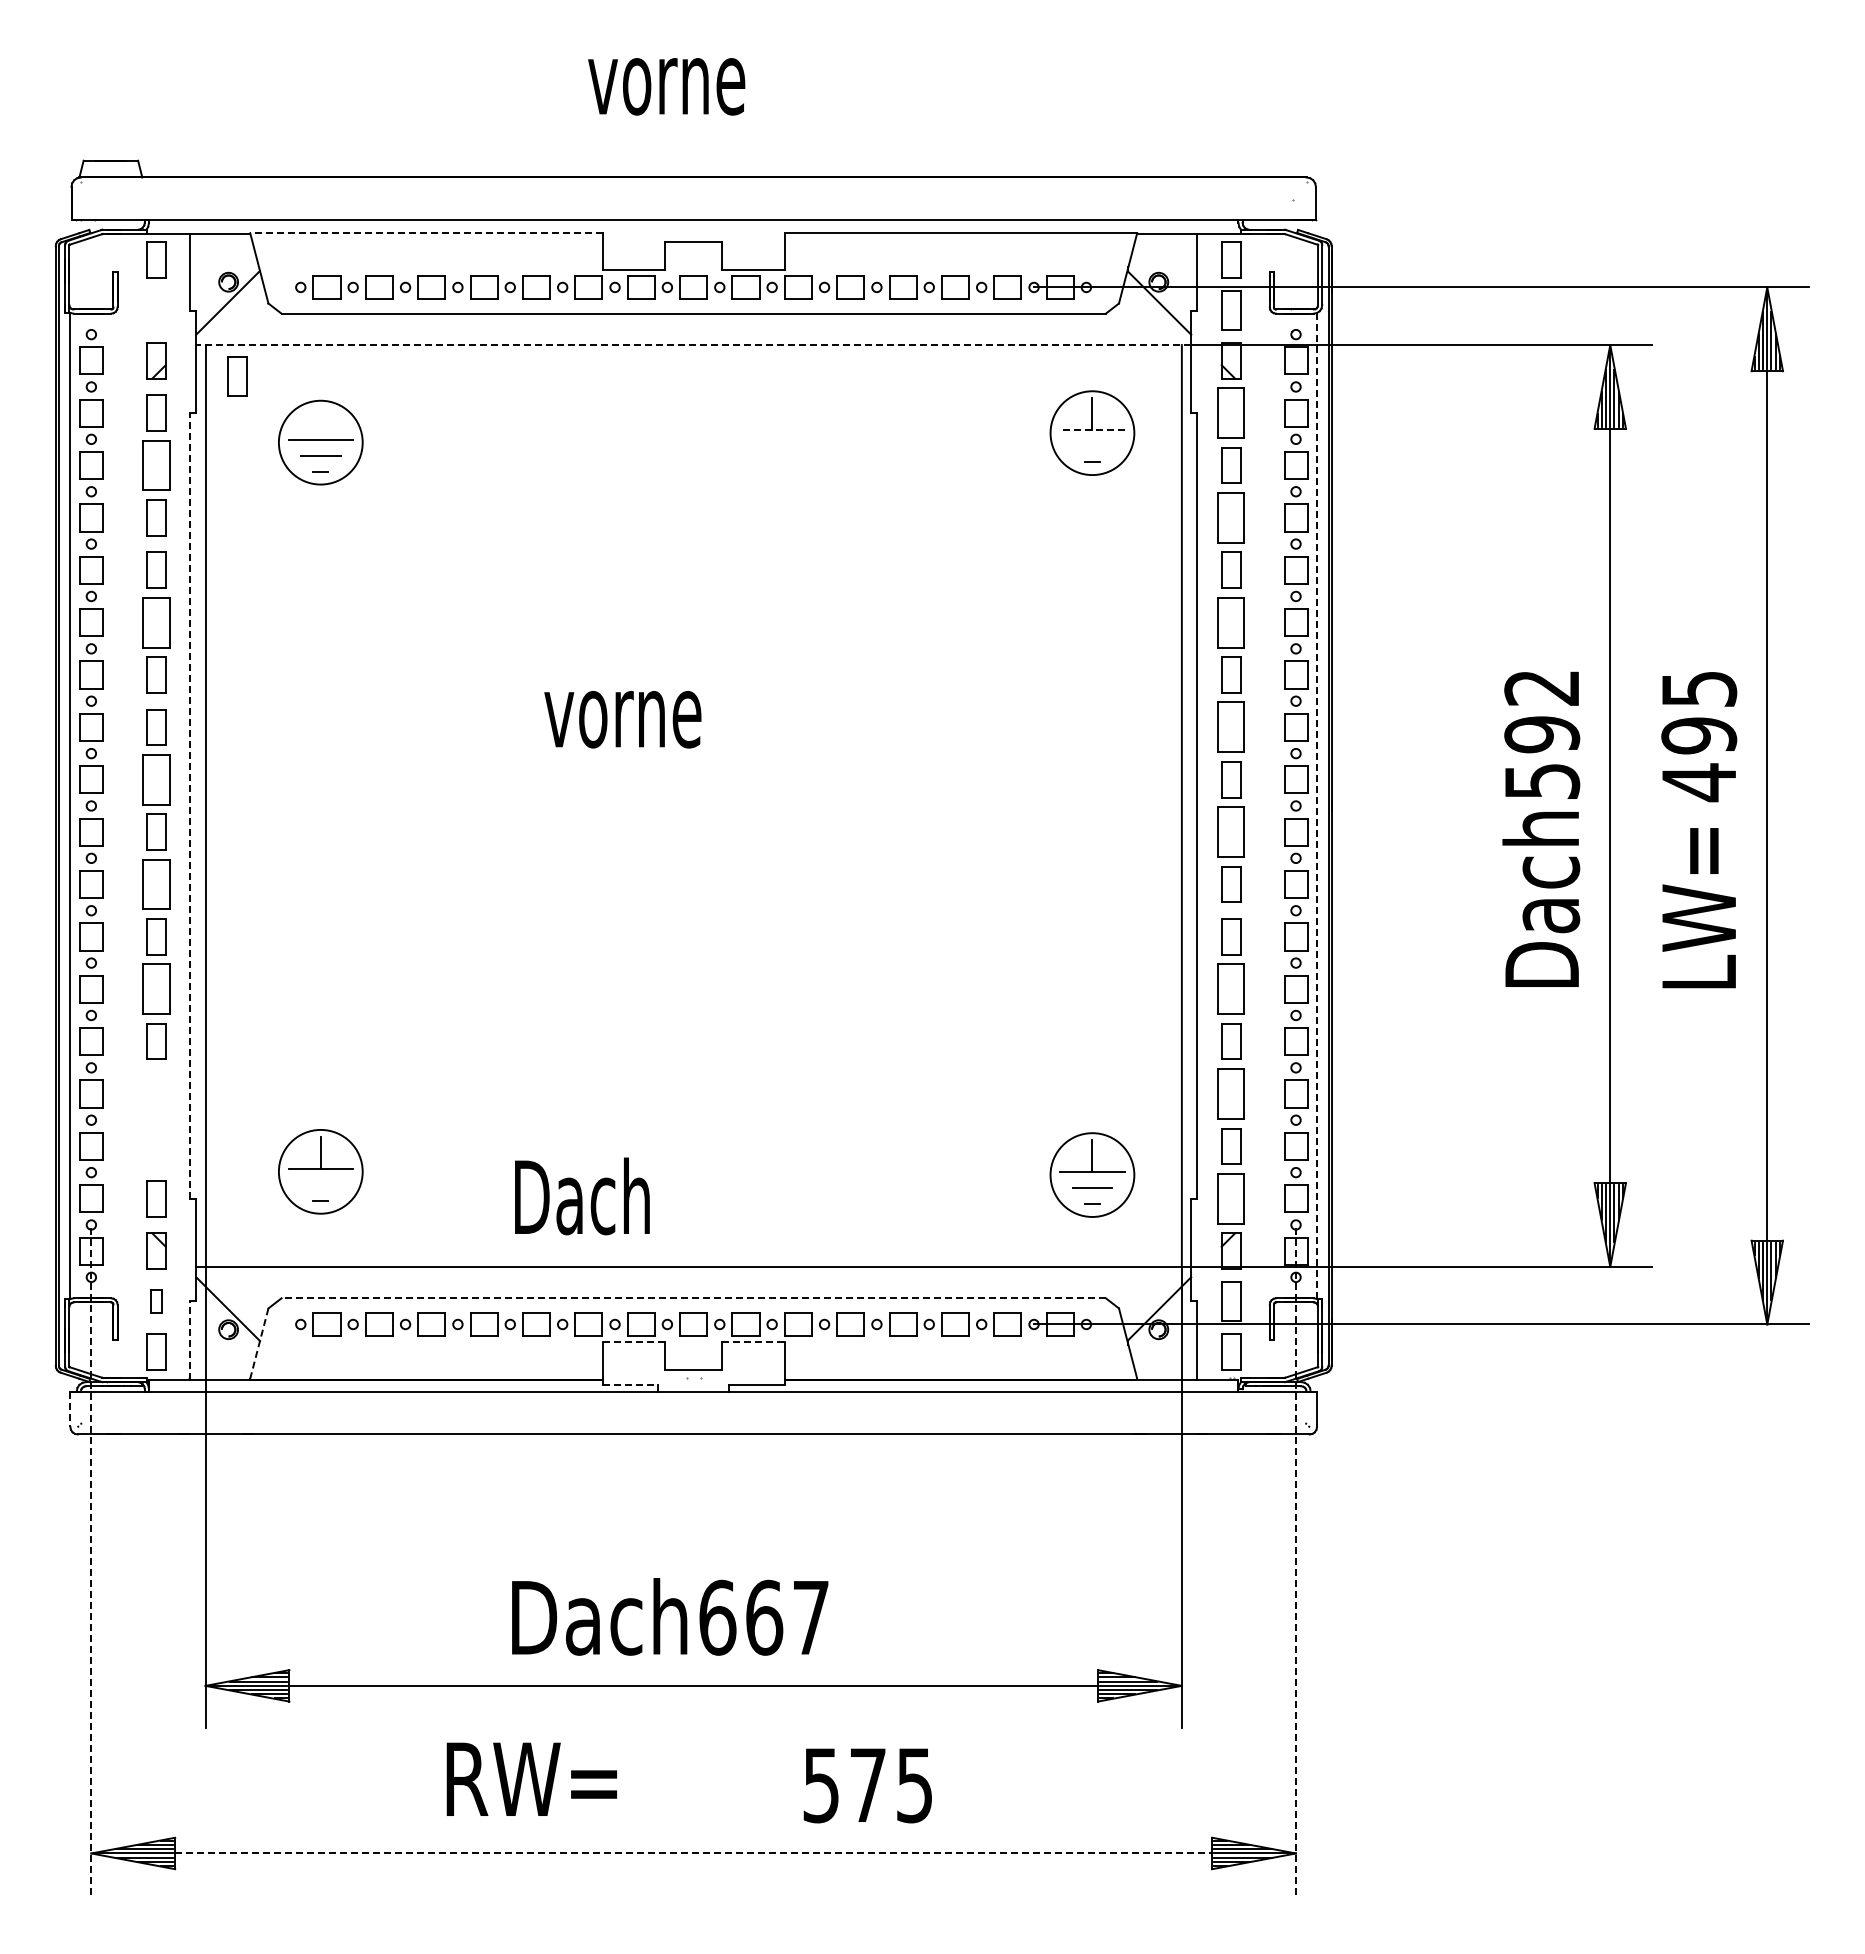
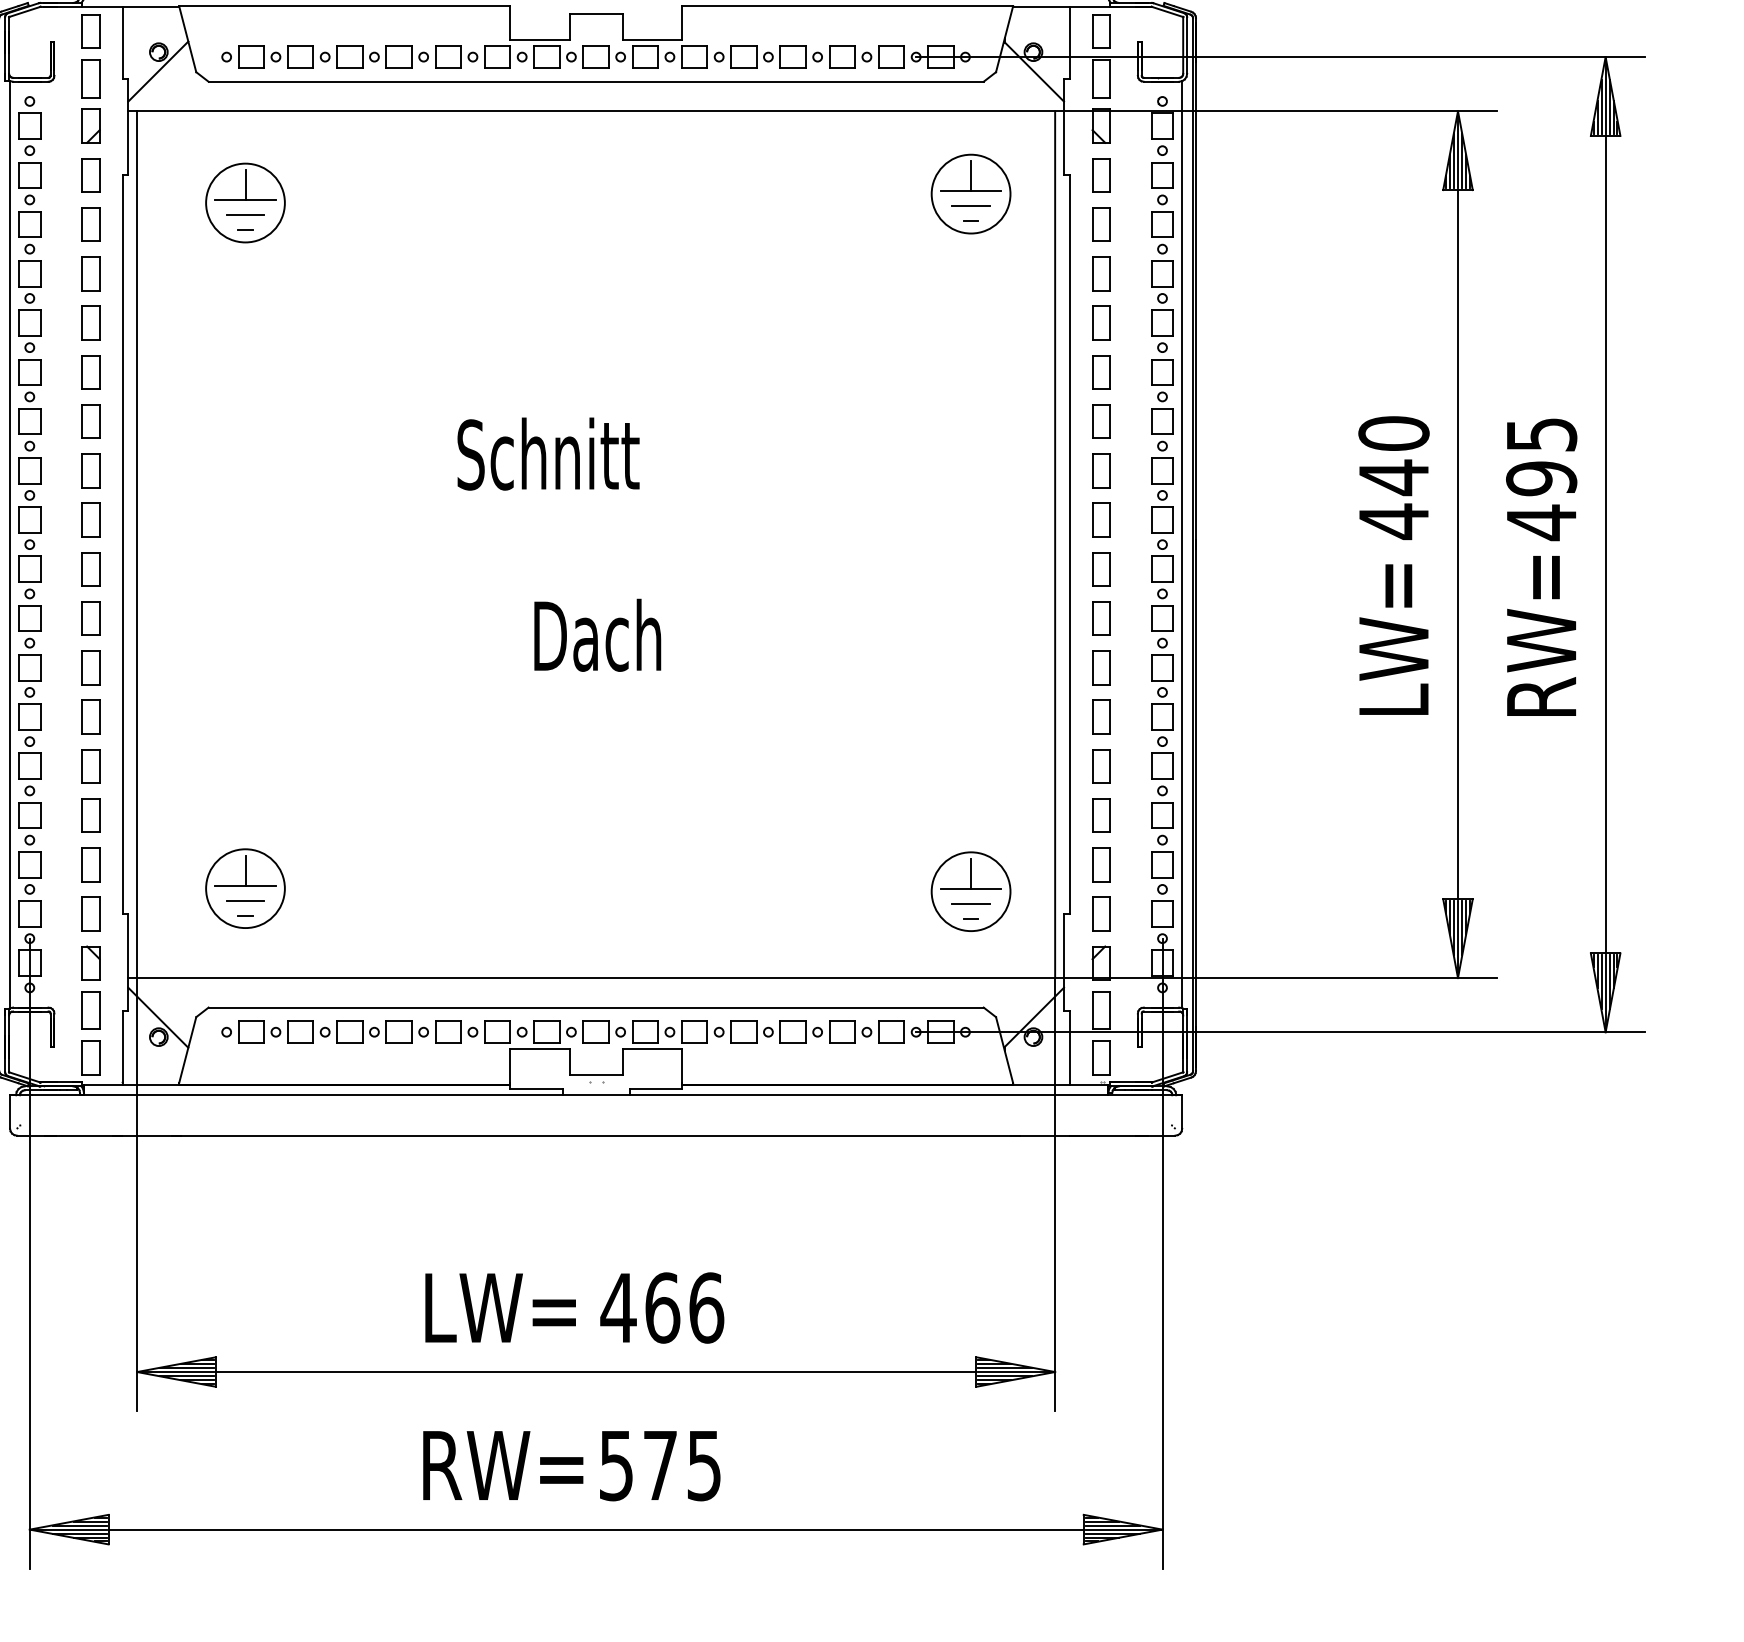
line: (425, 233) -> (343, 6), dashed -> solid
line: (693, 345) -> (595, 111), dashed -> solid
part: (237, 376) -> (91, 78), moved
part: (1231, 412) -> (1101, 174), size x0.71
line: (320, 423) -> (245, 185), added
line: (1091, 430) -> (970, 191), dashed -> solid
line: (1092, 446) -> (971, 206), added
part: (156, 465) -> (91, 224), size x0.71
part: (1231, 517) -> (1101, 273), size x0.71
part: (156, 622) -> (91, 372), size x0.71
part: (1231, 622) -> (1101, 372), size x0.71
text: (641, 709) -> (547, 453), vorne -> Schnitt
part: (1231, 727) -> (1101, 470), size x0.71
text: (1542, 735) -> (1394, 478), 592 -> 440
part: (156, 779) -> (91, 519), size x0.71
line: (190, 805) -> (122, 544), dashed -> solid
line: (1316, 805) -> (1181, 544), dashed -> solid
part: (1231, 831) -> (1101, 568), size x0.71
part: (156, 884) -> (91, 618), size x0.71
text: (1541, 895) -> (1393, 628), Dach -> LW=
text: (1698, 899) -> (1540, 632), LW= -> RW=
part: (156, 988) -> (91, 716), size x0.71
part: (1231, 988) -> (1101, 716), size x0.71
part: (156, 1093) -> (91, 815), added
part: (1231, 1093) -> (1101, 815), size x0.71
part: (156, 1146) -> (91, 864), added
line: (320, 1184) -> (245, 900), added
text: (582, 1196) -> (597, 635), moved
part: (1231, 1198) -> (1101, 913), size x0.71
line: (693, 1298) -> (595, 1007), dashed -> solid
part: (156, 1301) -> (91, 1010), size x1.67
line: (190, 1340) -> (122, 1047), dashed -> solid
line: (634, 1342) -> (540, 1049), dashed -> solid
line: (753, 1342) -> (652, 1049), dashed -> solid
line: (259, 1343) -> (187, 1050), dashed -> solid
line: (630, 1385) -> (536, 1089), dashed -> solid
line: (70, 1409) -> (10, 1112), dashed -> solid
line: (91, 1559) -> (29, 1253), dashed -> solid
line: (1296, 1559) -> (1162, 1253), dashed -> solid
text: (603, 1616) -> (511, 1306), Dach -> LW=
text: (763, 1617) -> (661, 1307), 667 -> 466
text: (531, 1778) -> (502, 1464), moved
text: (867, 1785) -> (659, 1465), moved
line: (693, 1853) -> (595, 1529), dashed -> solid

